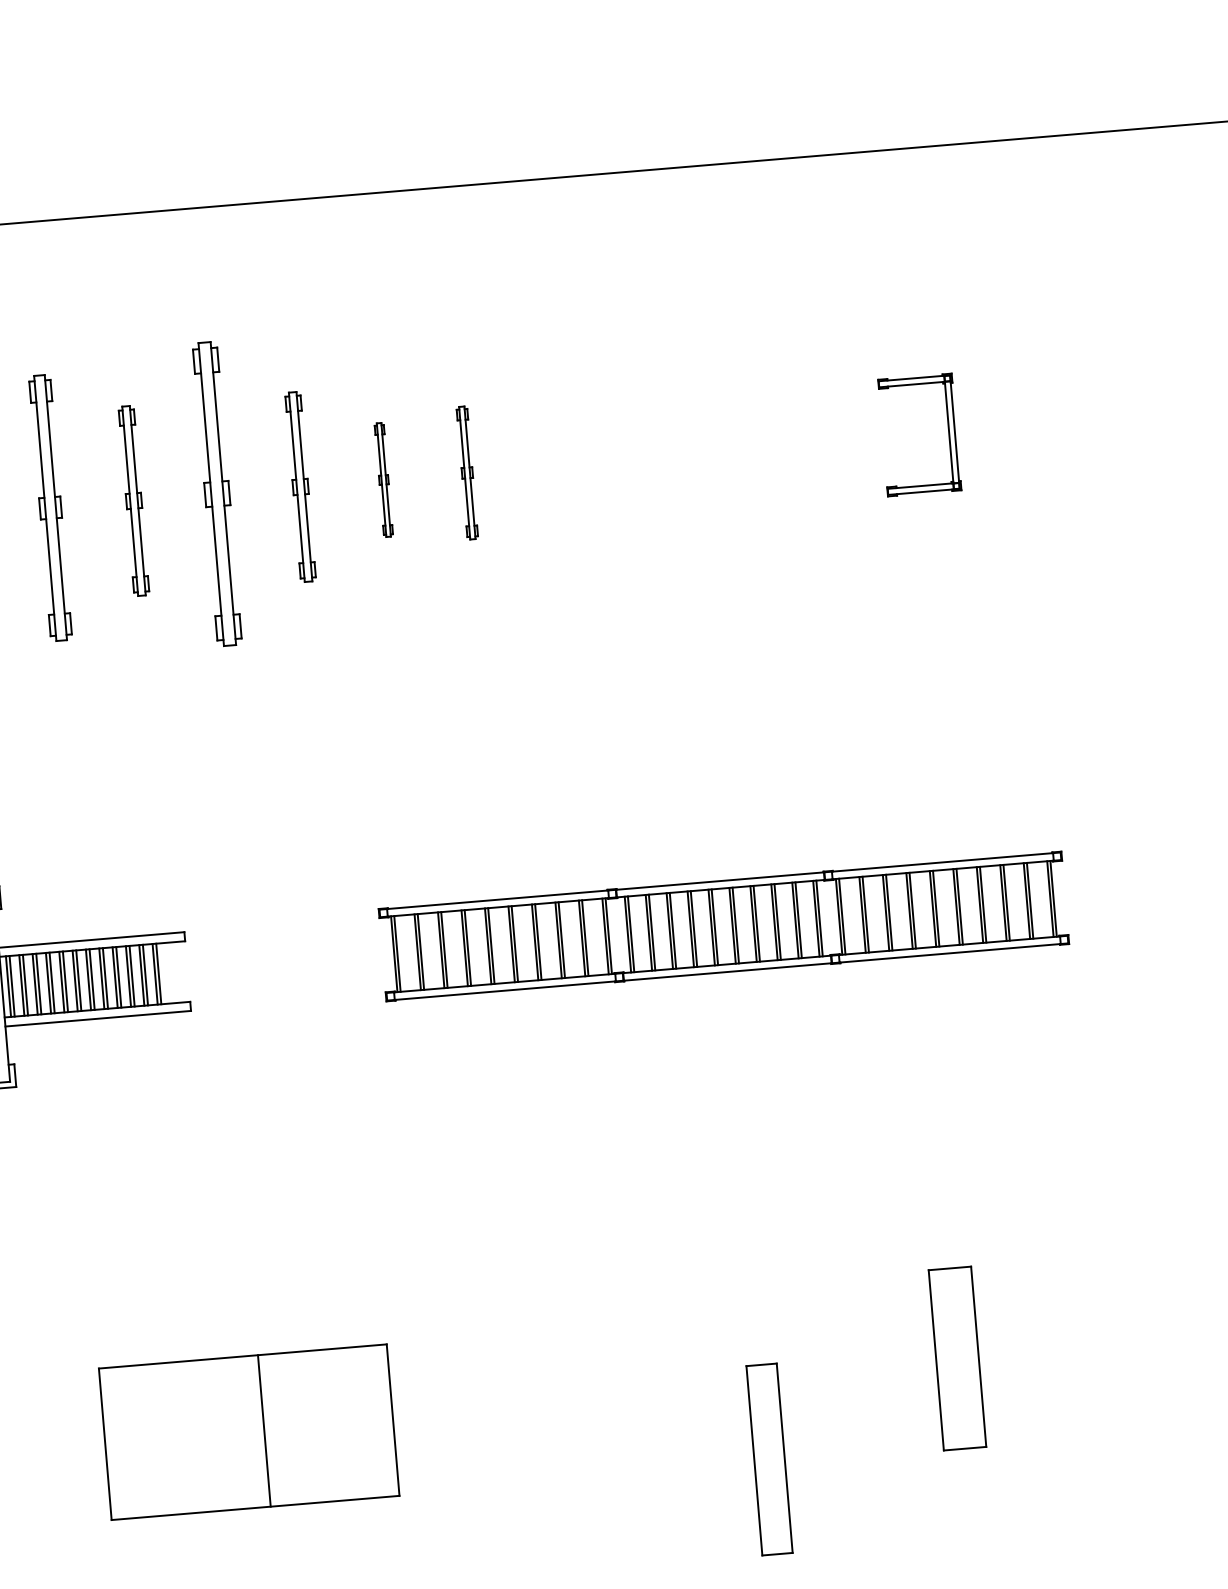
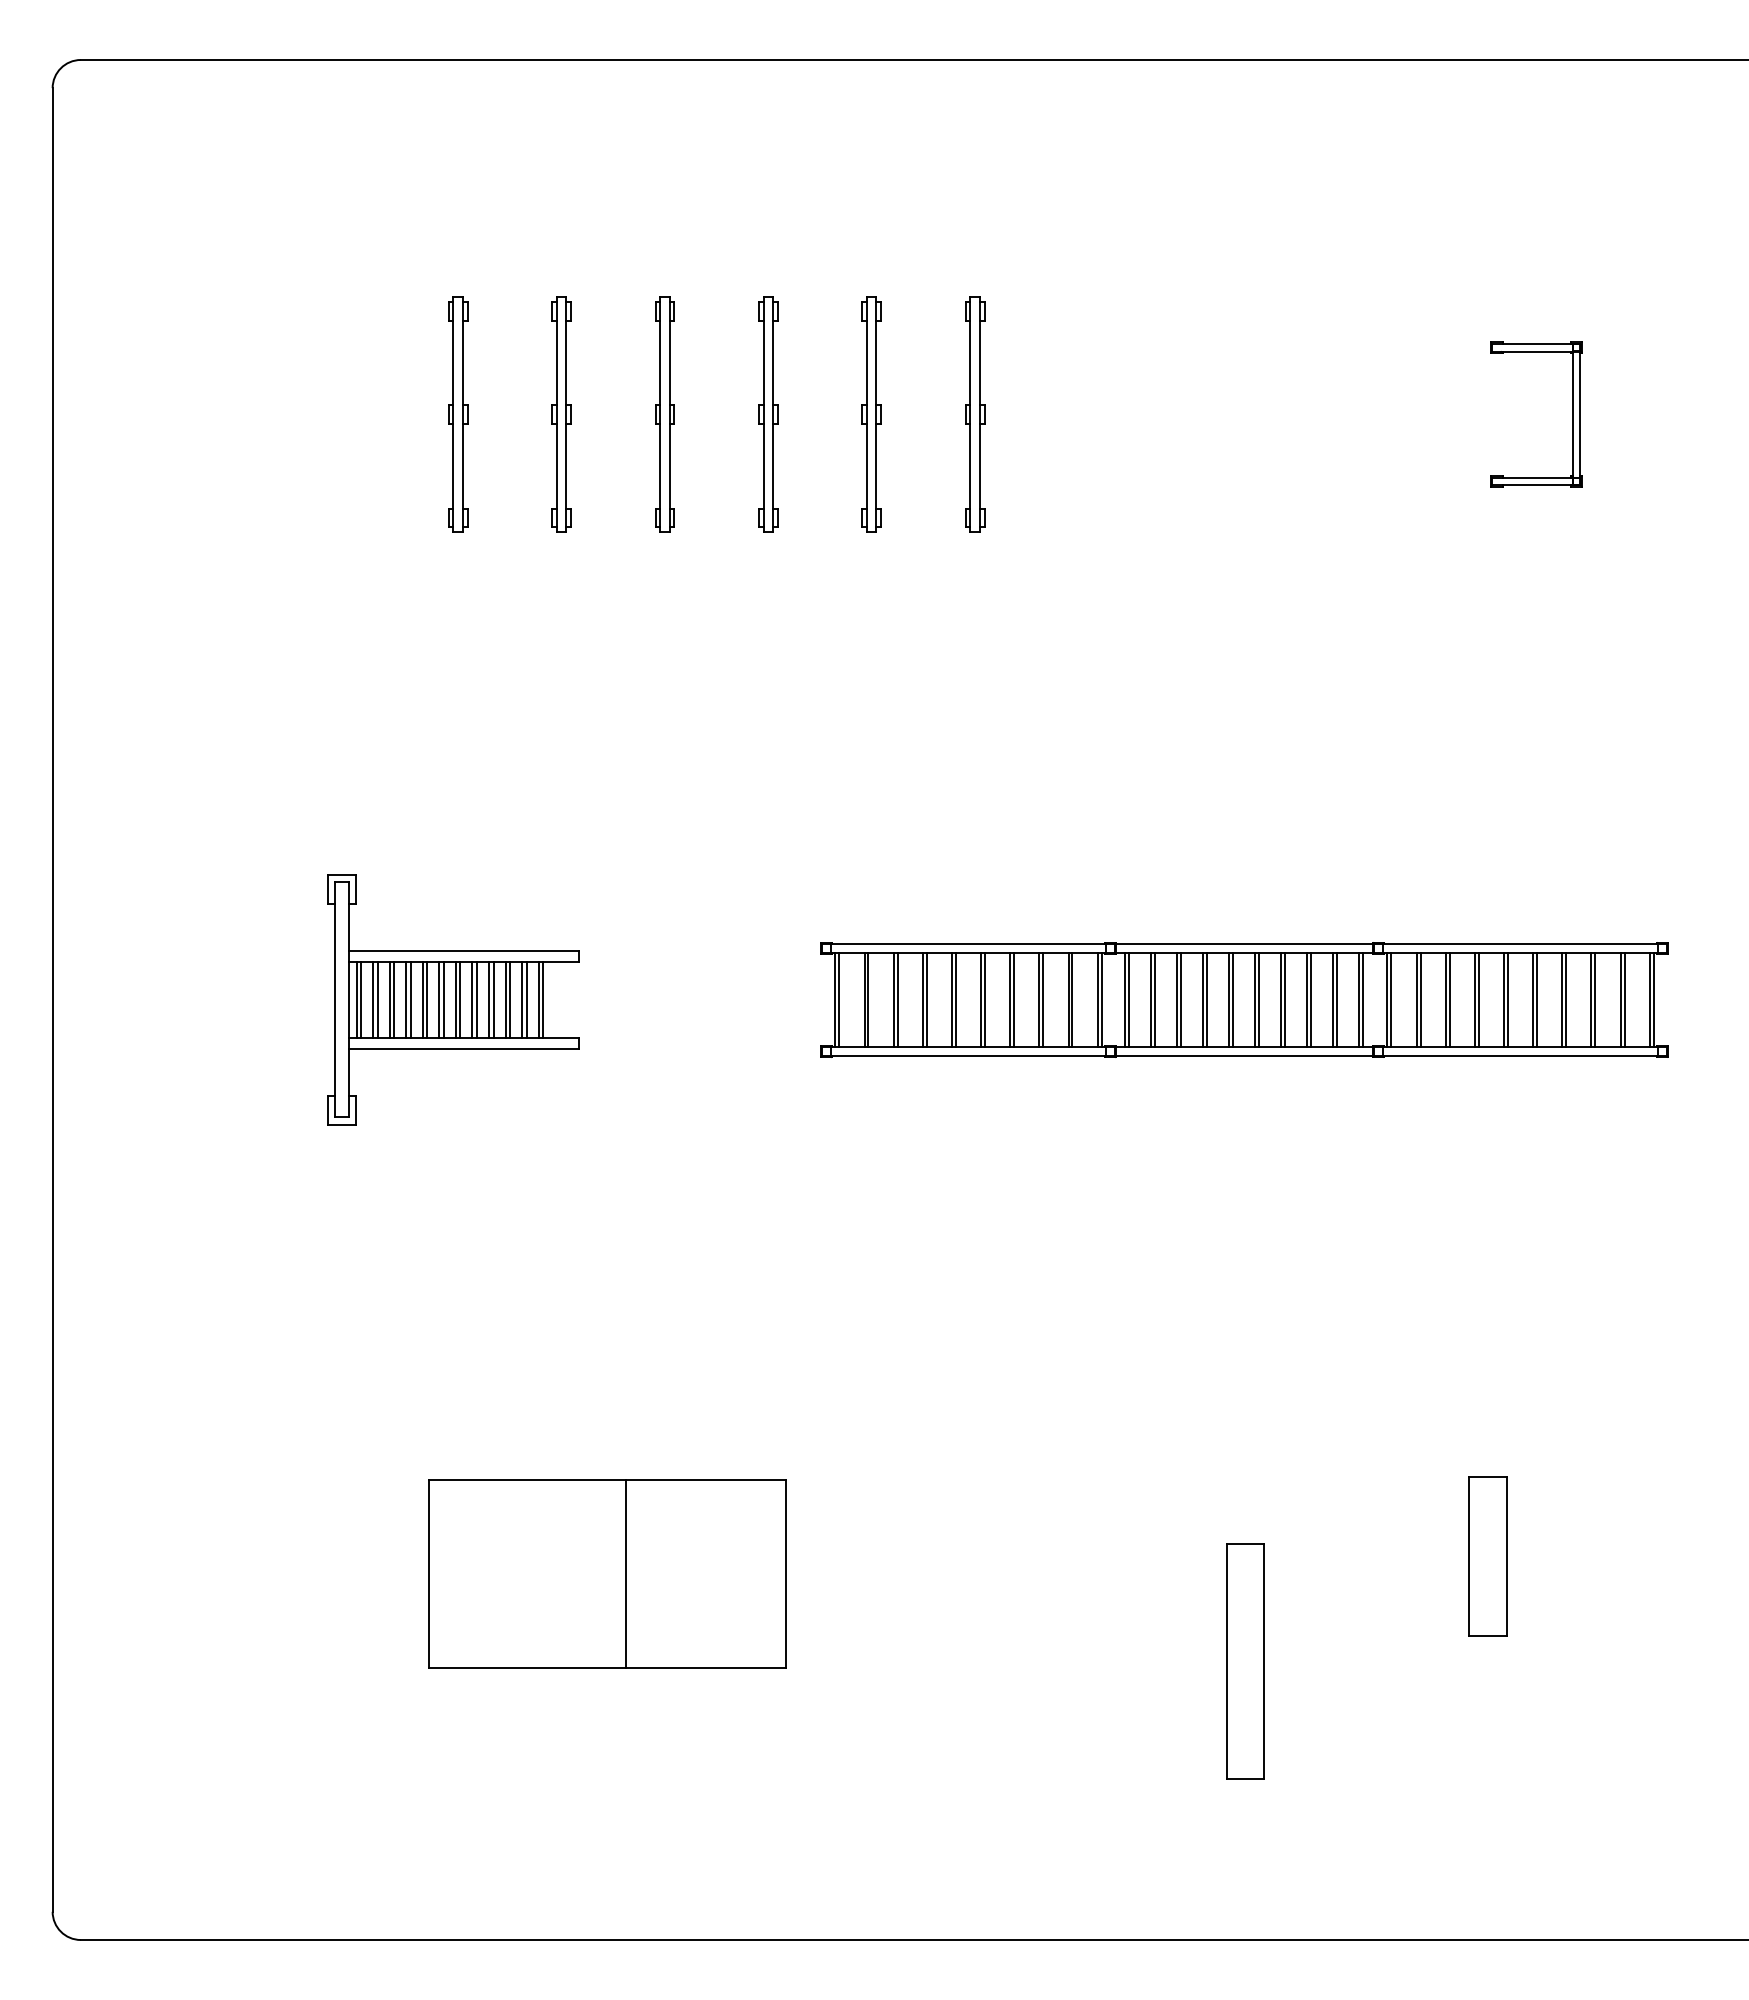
part: (467, 472) -> (975, 414), size x1.43
part: (383, 480) -> (871, 414), size x1.67
part: (216, 494) -> (664, 414), size x0.62
part: (50, 507) -> (458, 414), size x0.71
part: (957, 1358) -> (1487, 1556), size x0.71

